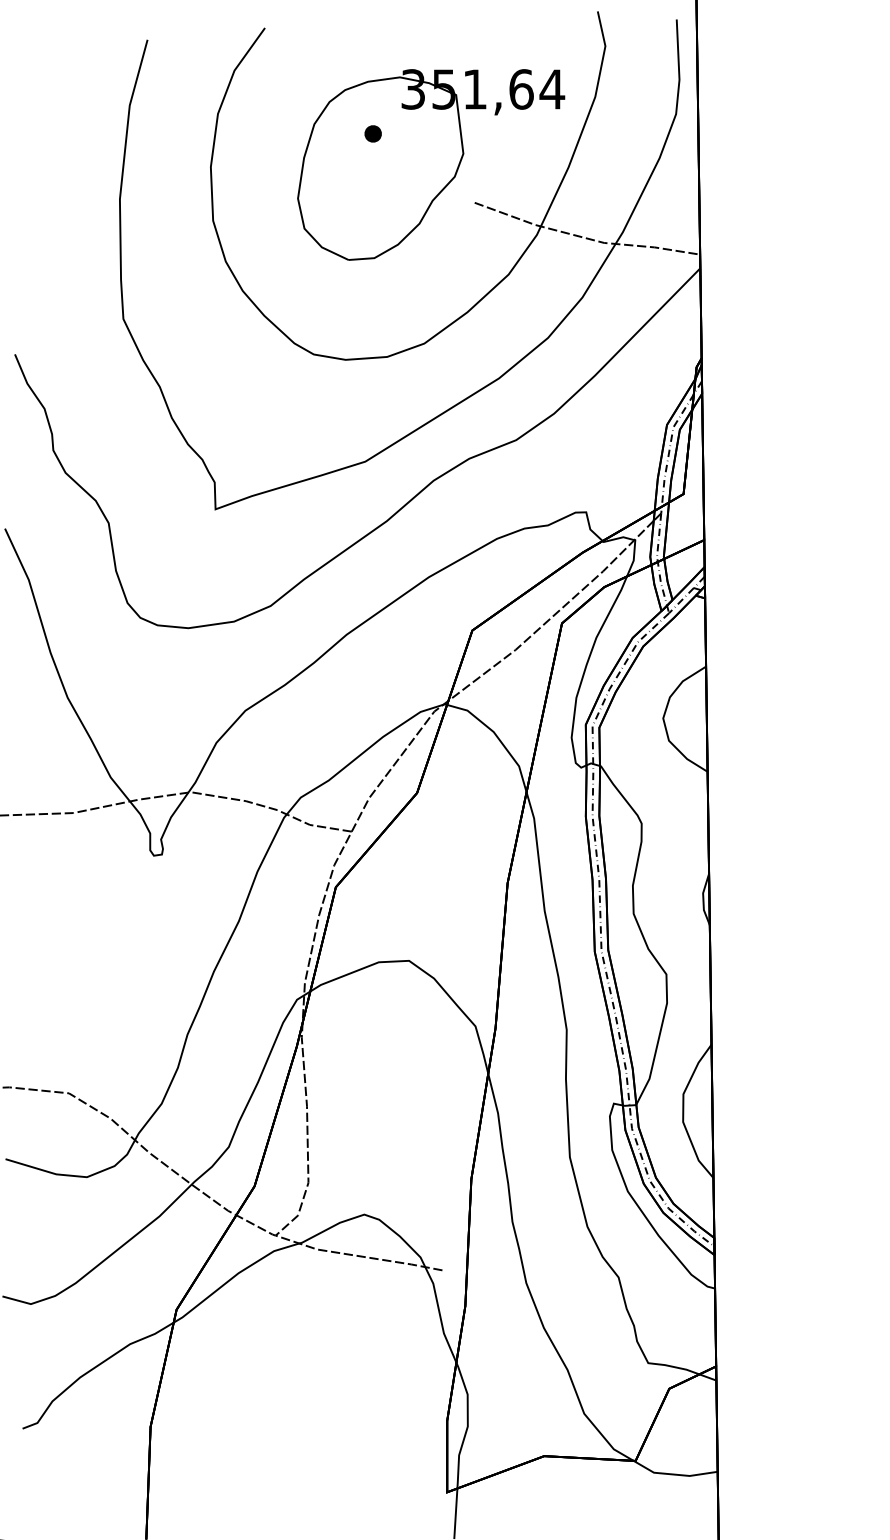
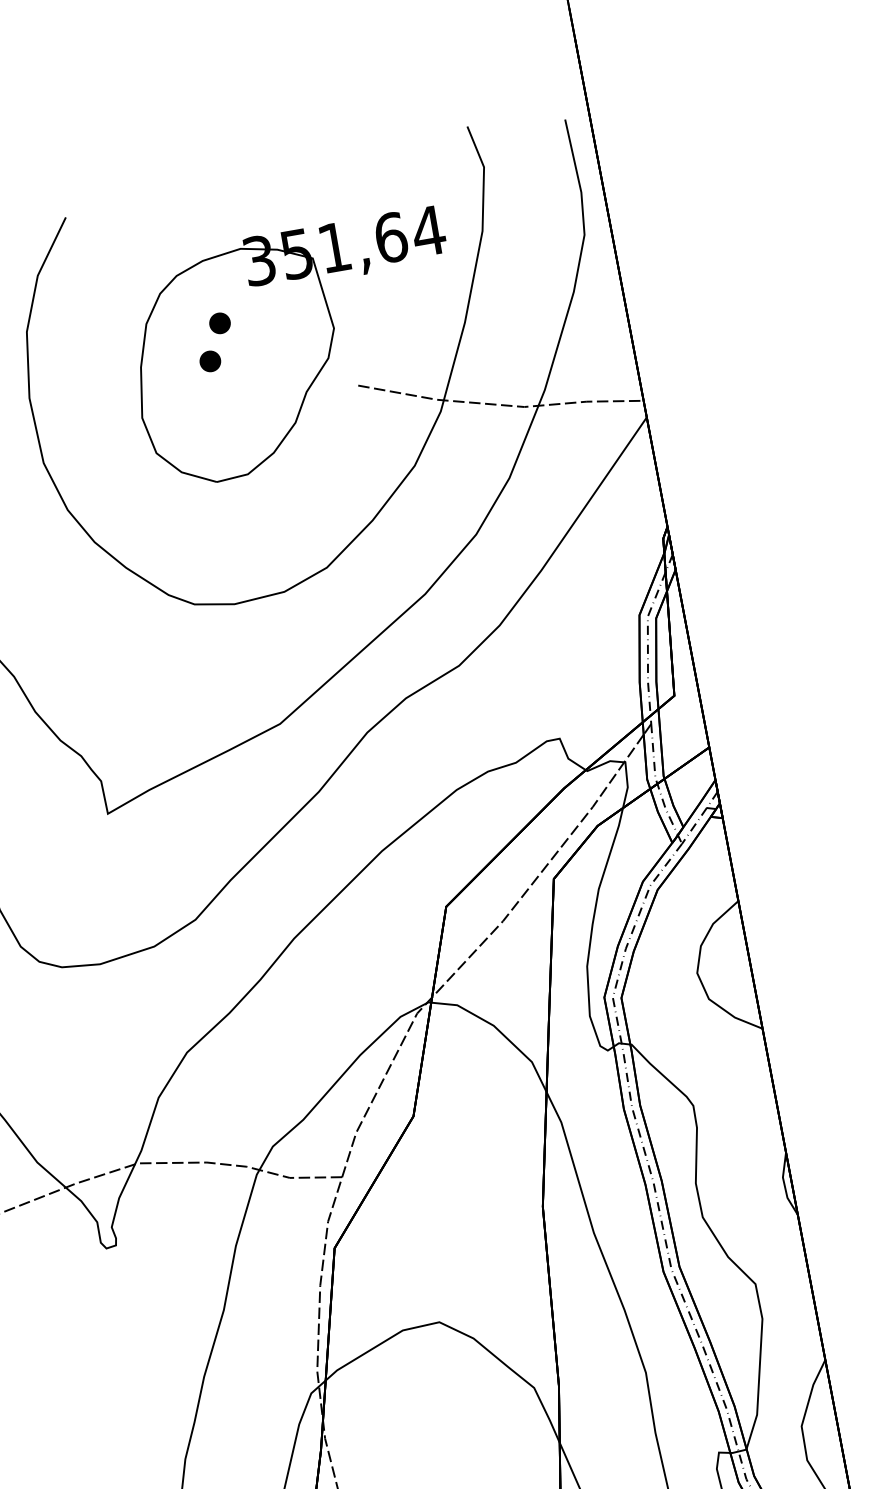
part: (359, 162) -> (209, 361), added

